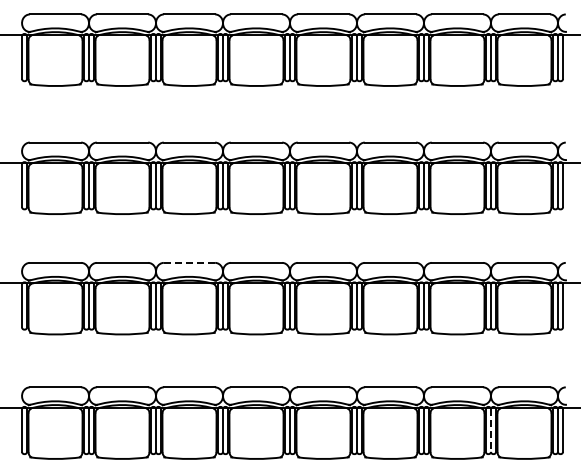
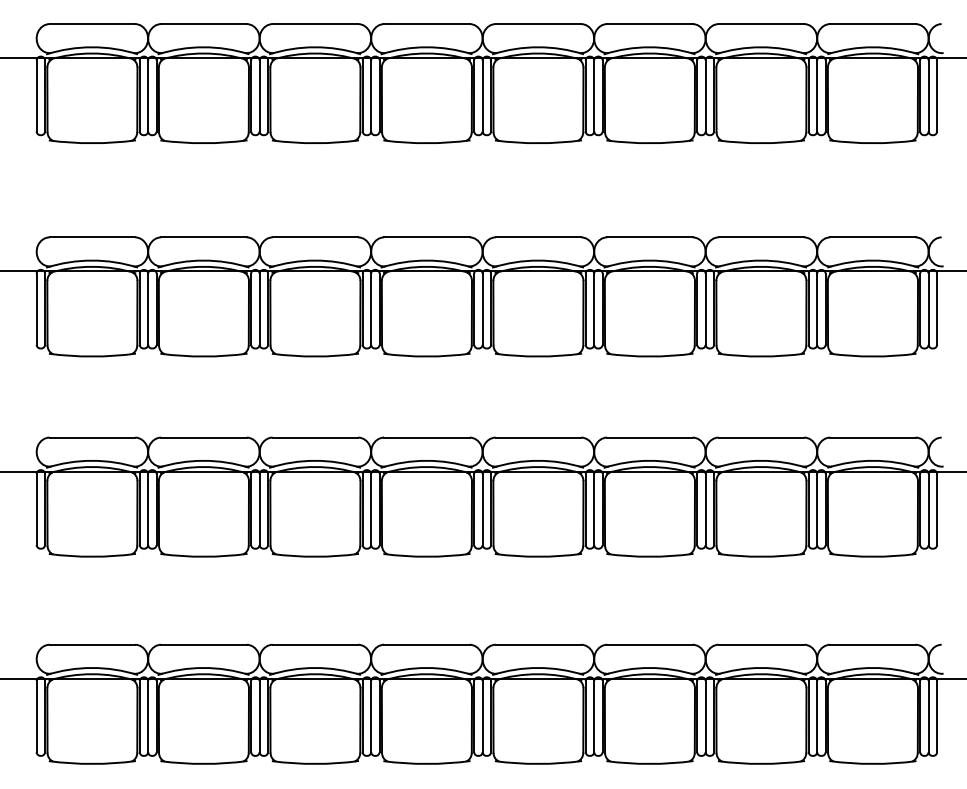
line: (189, 262) -> (315, 436), dashed -> solid
line: (490, 431) -> (816, 718), dashed -> solid

